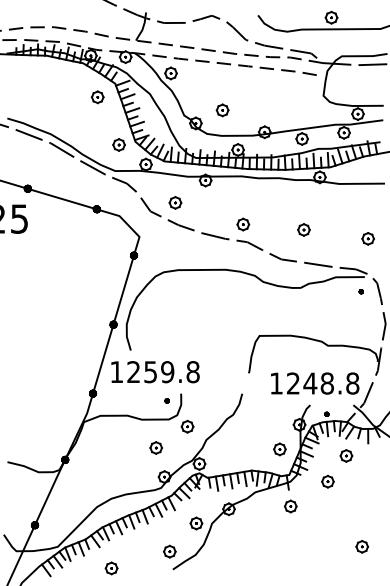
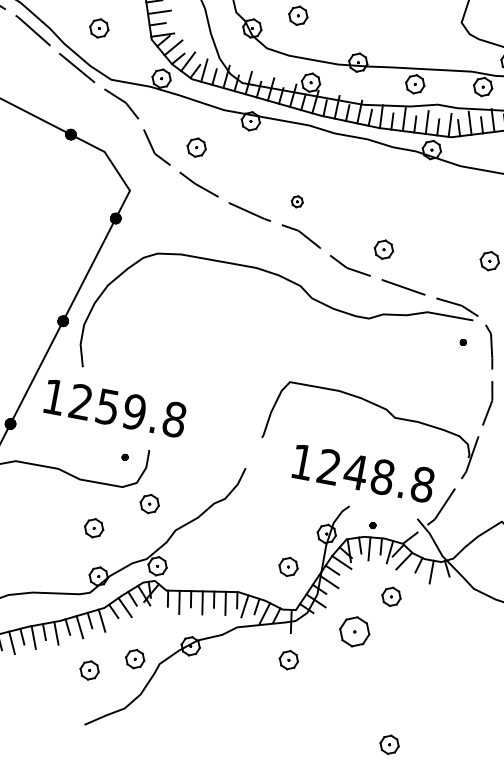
part: (118, 144) -> (98, 27), moved
part: (243, 224) -> (297, 201), size x0.6
part: (303, 229) -> (383, 248), moved
part: (327, 481) -> (354, 631), size x1.6
part: (169, 551) -> (89, 670), moved

